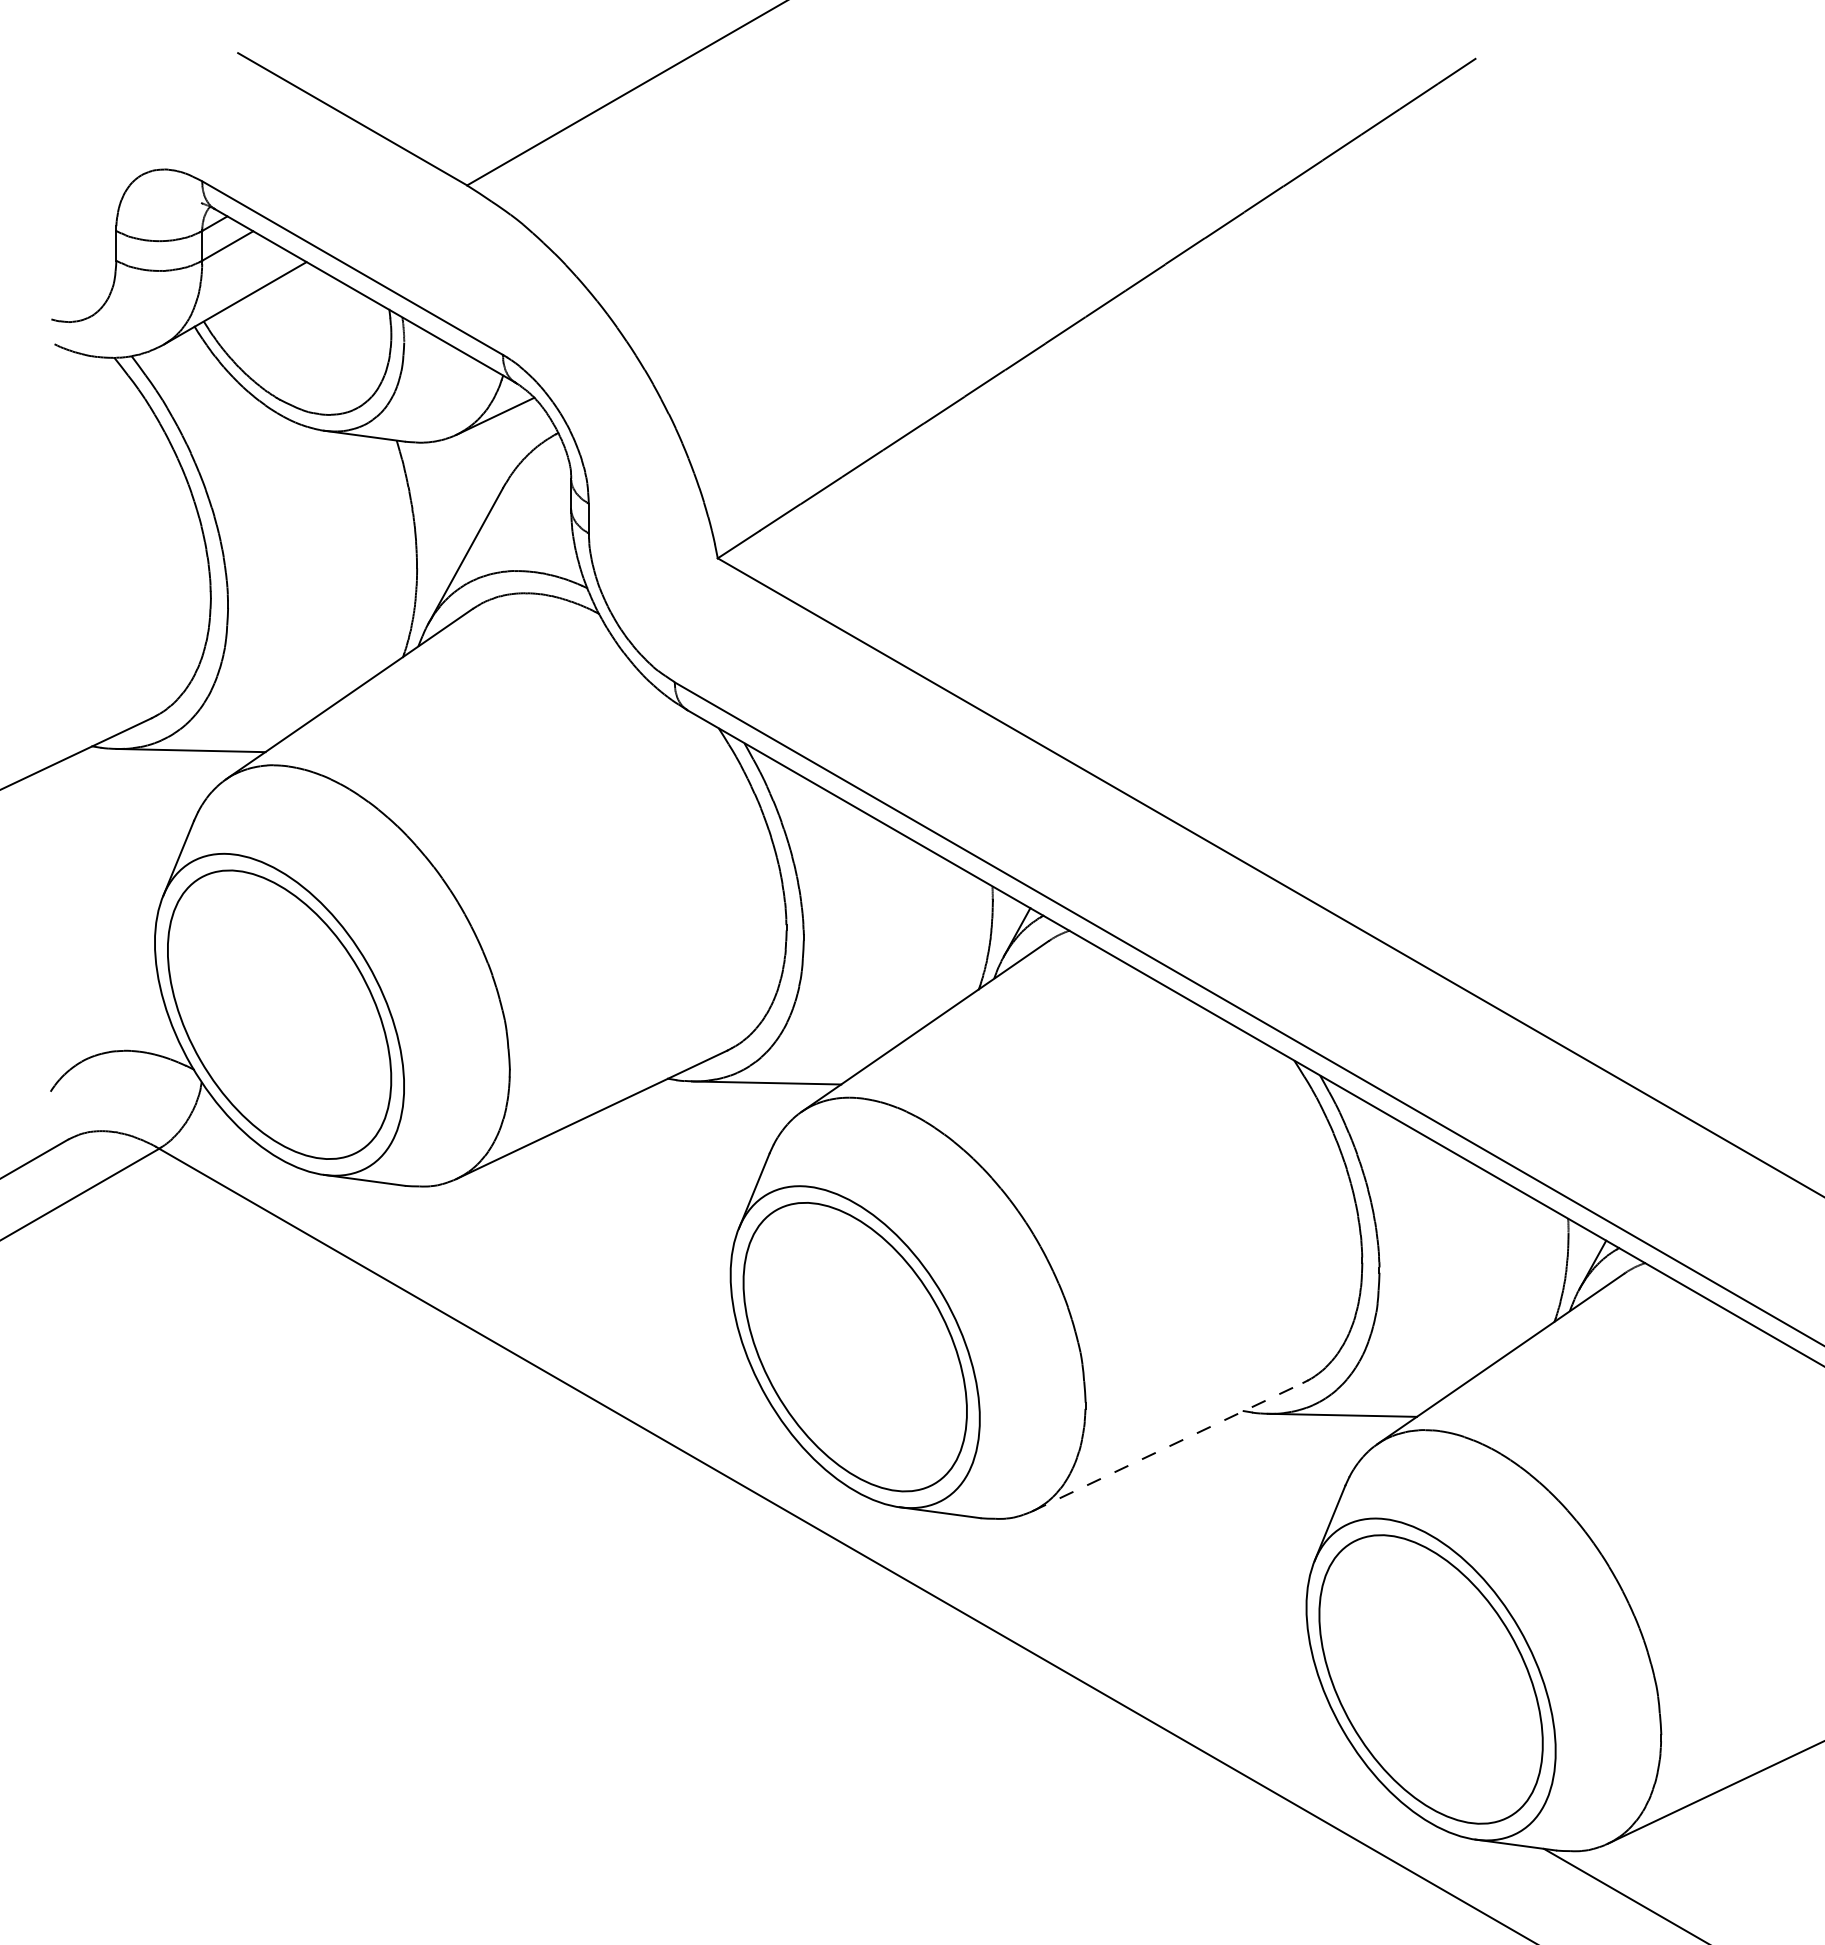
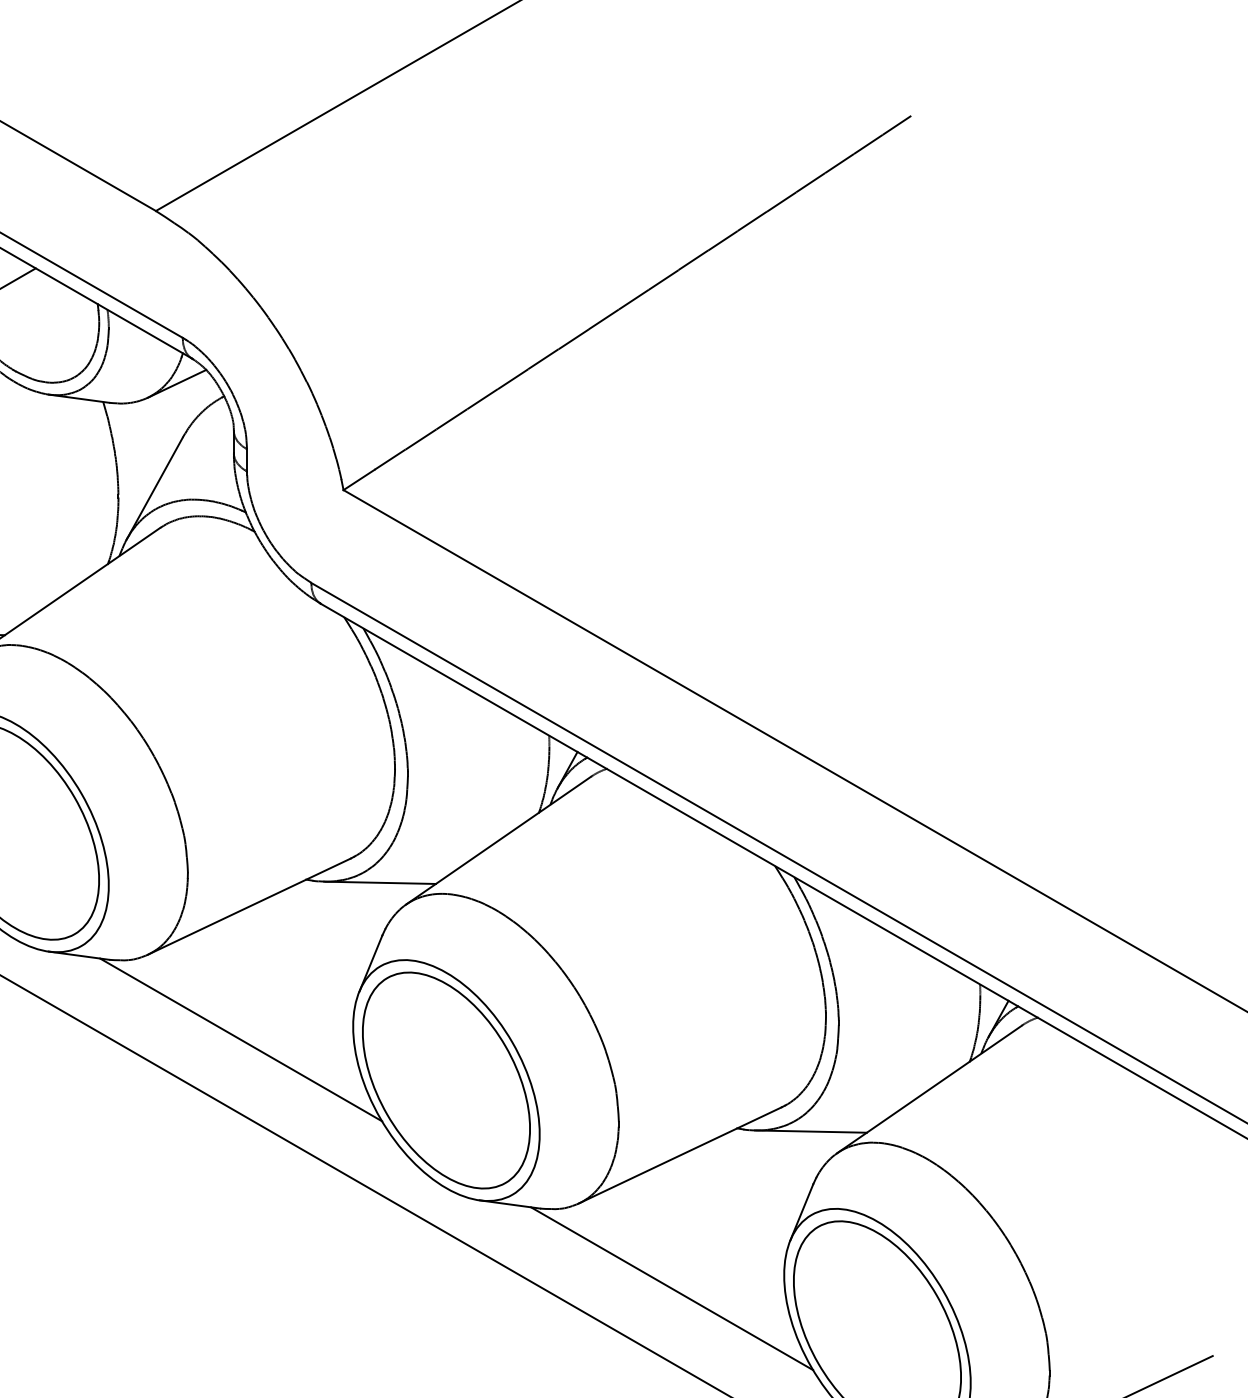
line: (580, 1292) -> (240, 1039), added
line: (1168, 1446) -> (680, 1154), dashed -> solid
line: (1156, 1625) -> (671, 1288), added

